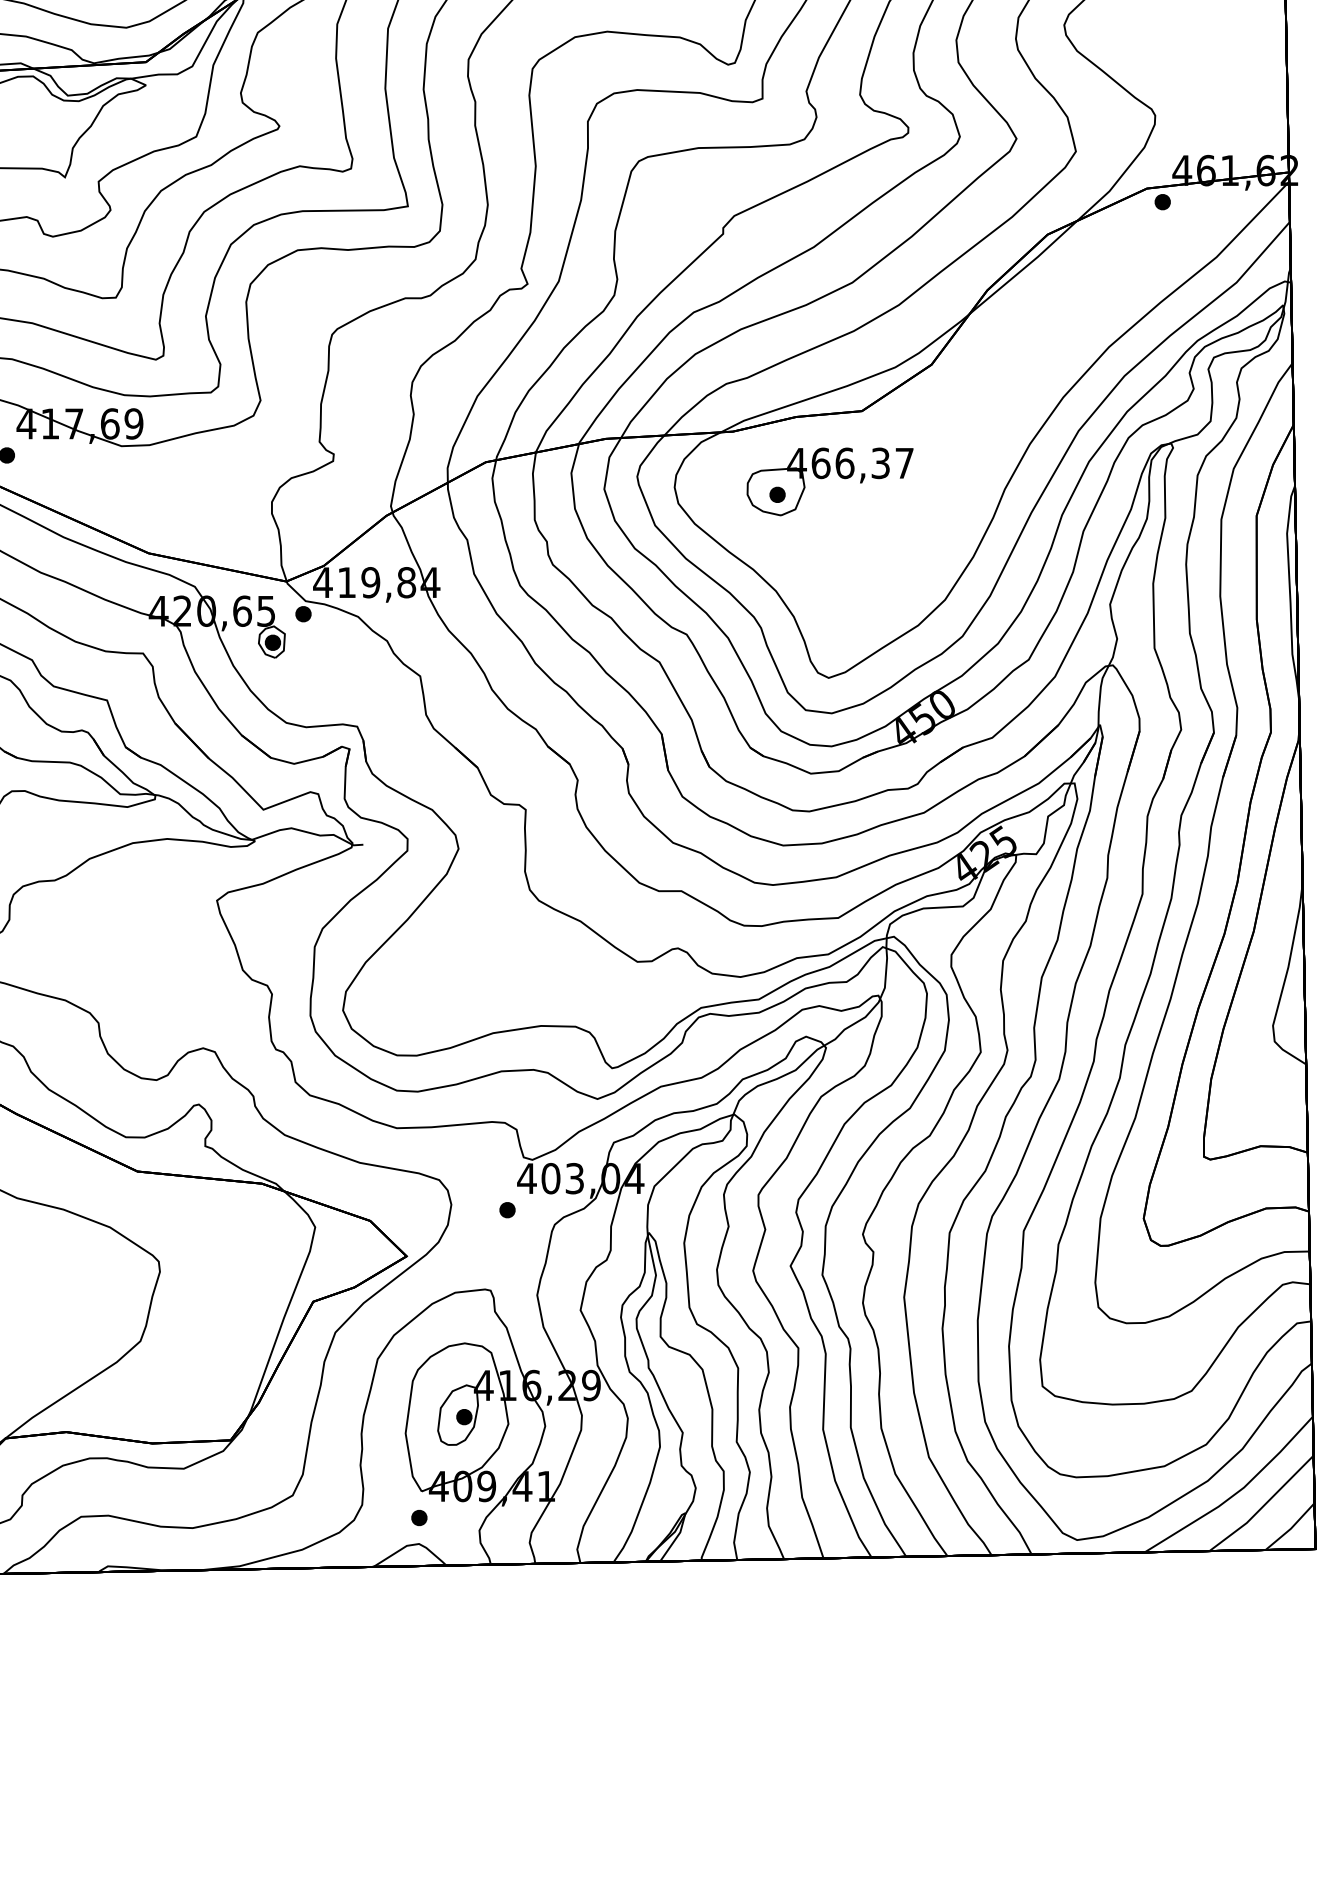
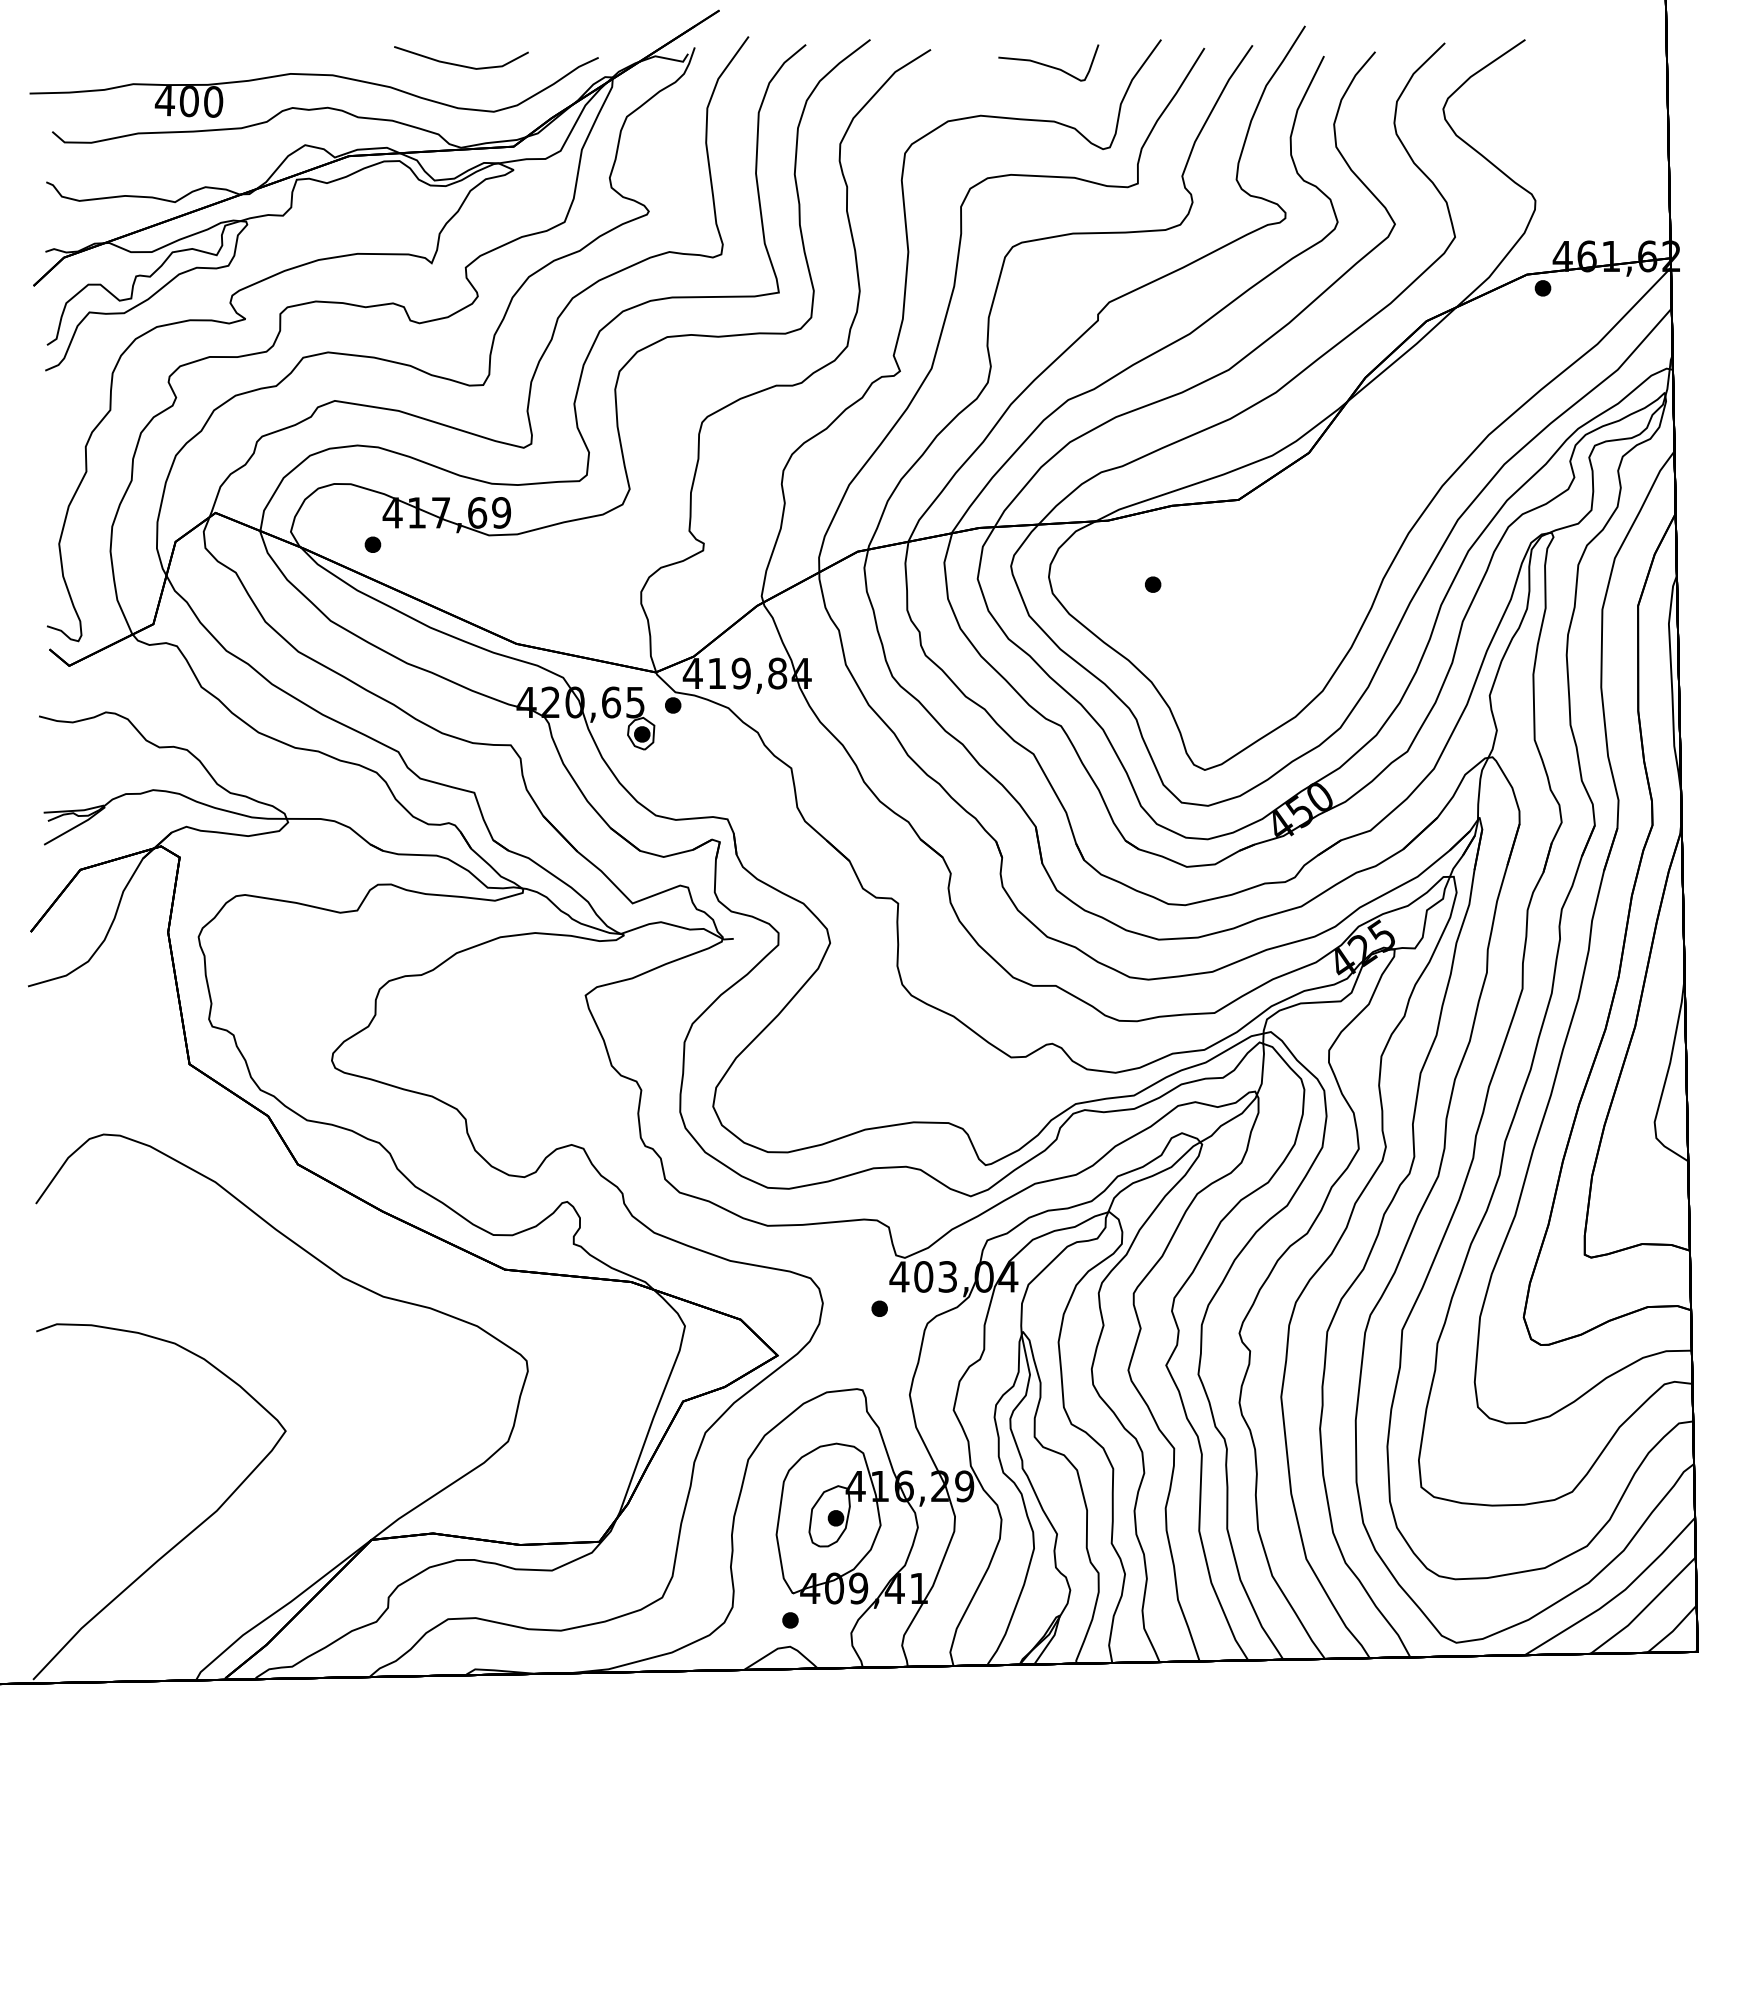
part: (829, 481) -> (1205, 571), removed

